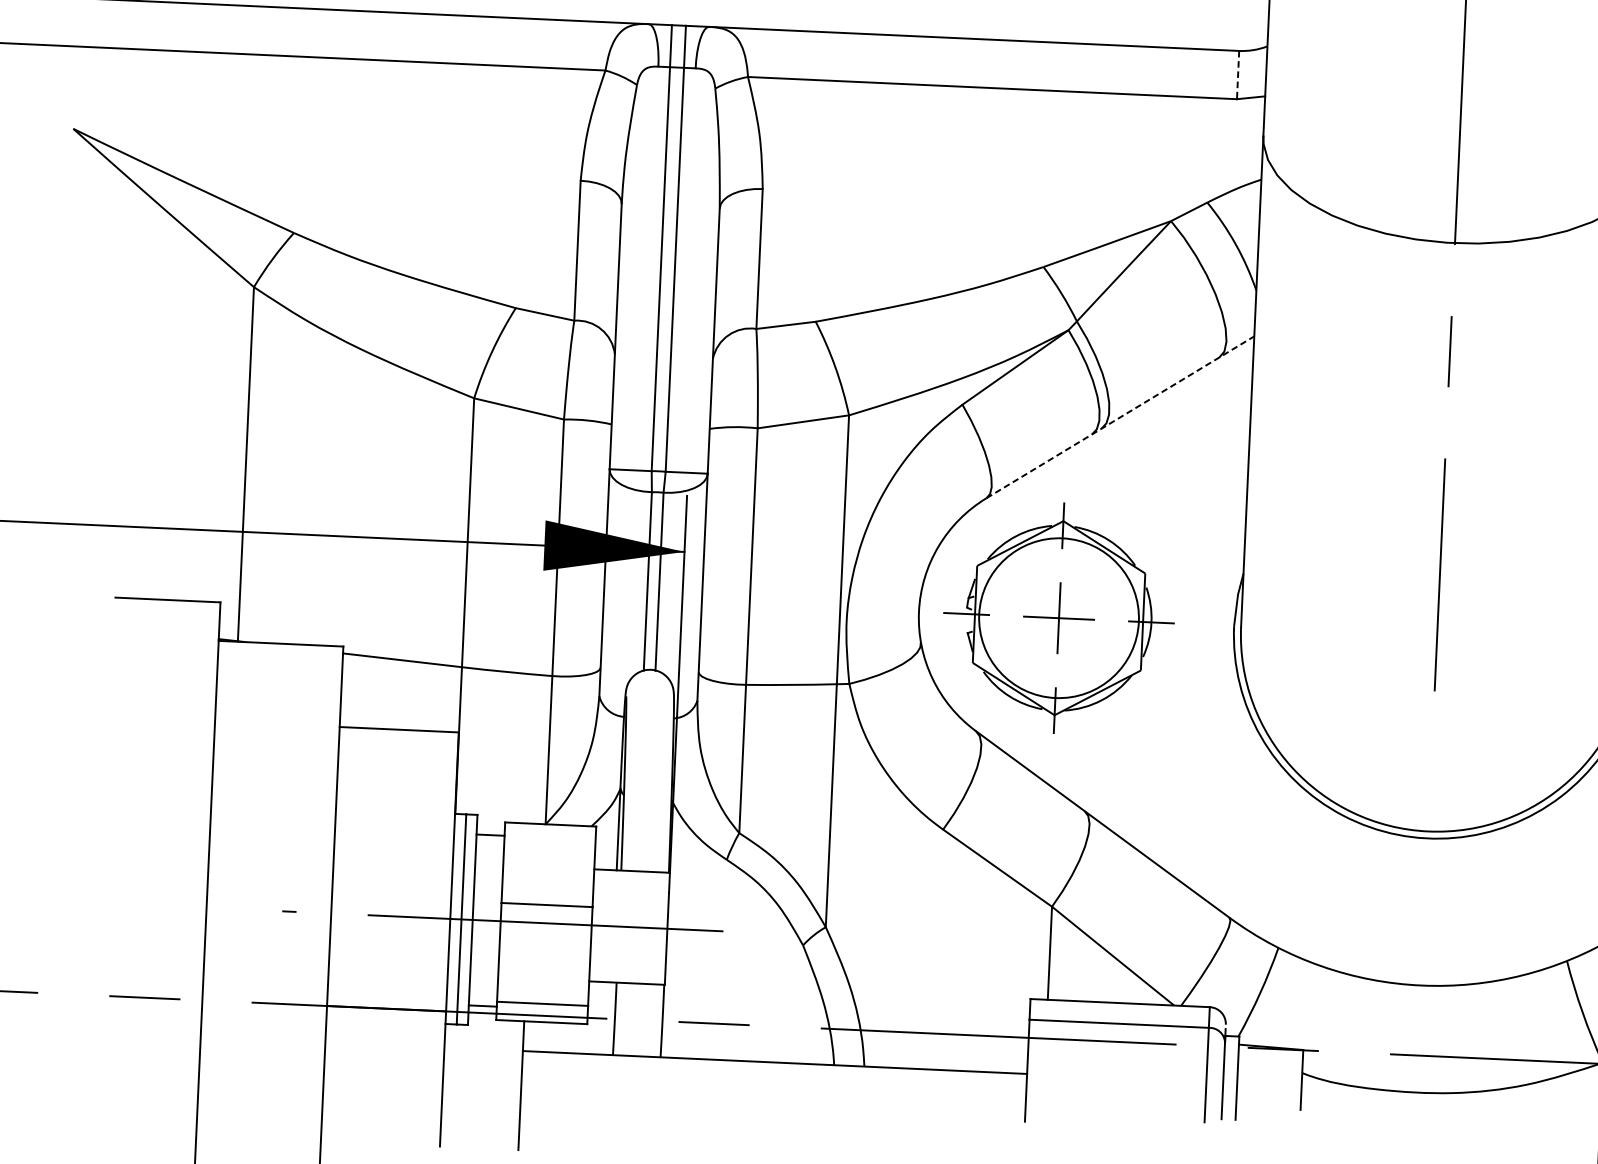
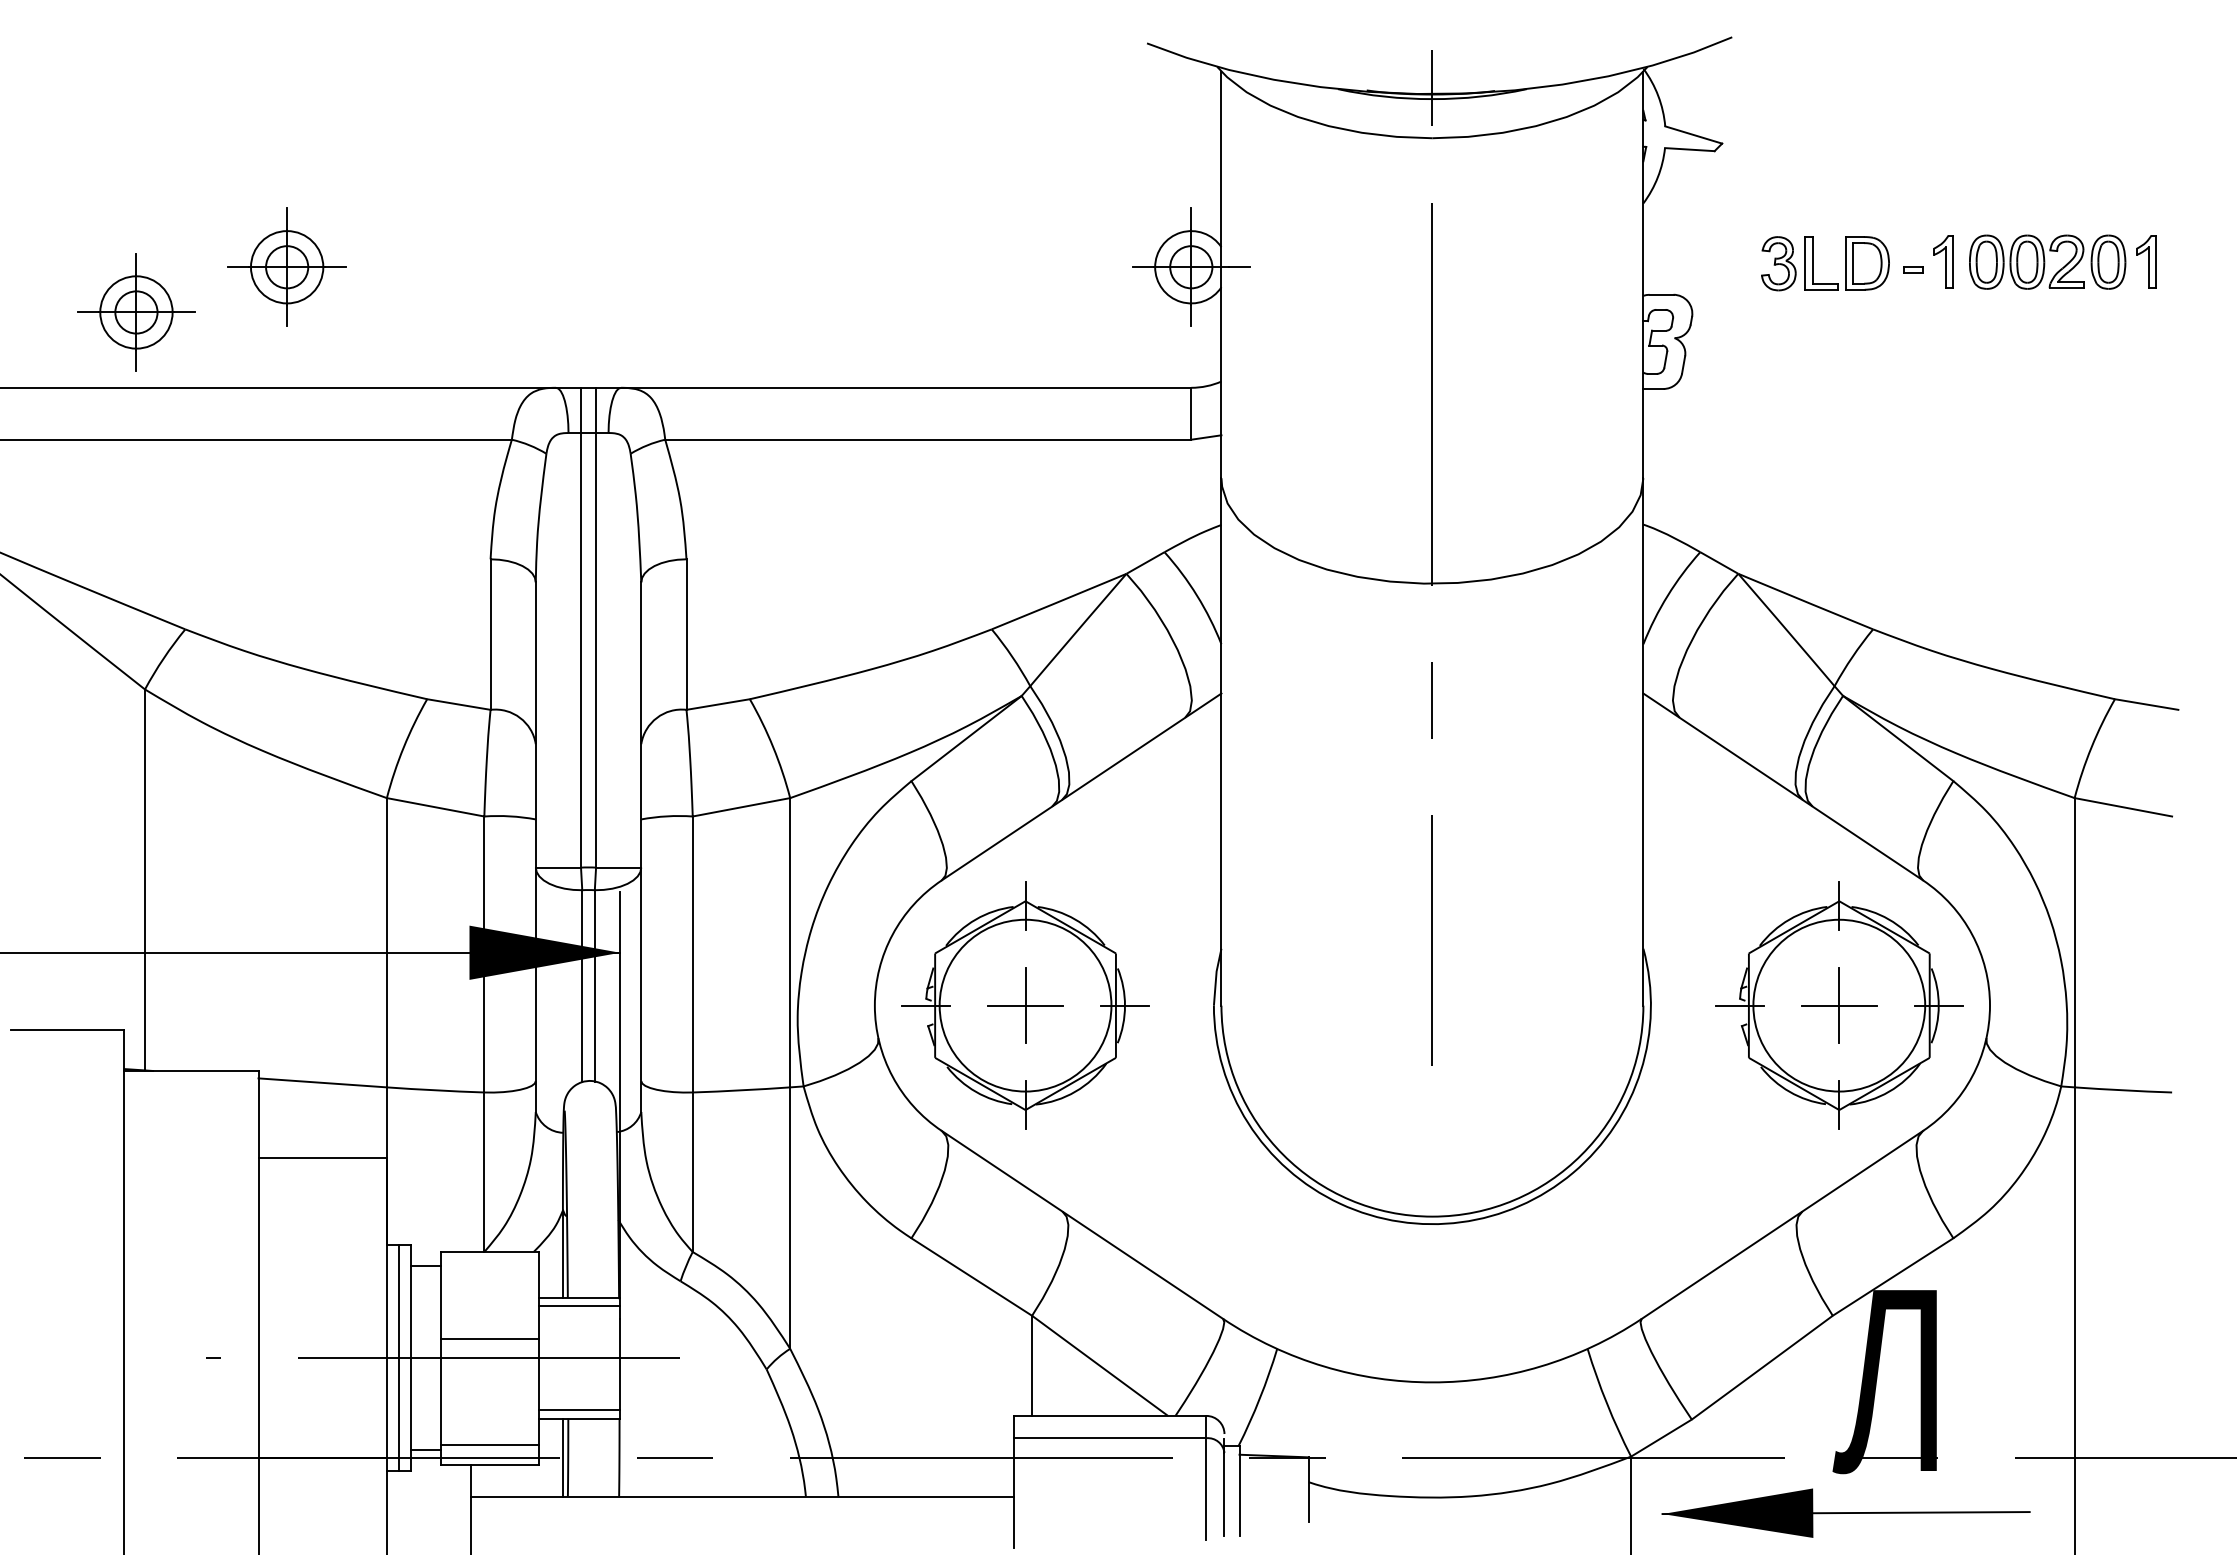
line: (1238, 74) -> (1191, 413), dashed -> solid
line: (1121, 416) -> (1082, 786), dashed -> solid
line: (631, 878) -> (579, 1306), added
line: (627, 975) -> (579, 1410), added
line: (609, 1018) -> (562, 1457), added

